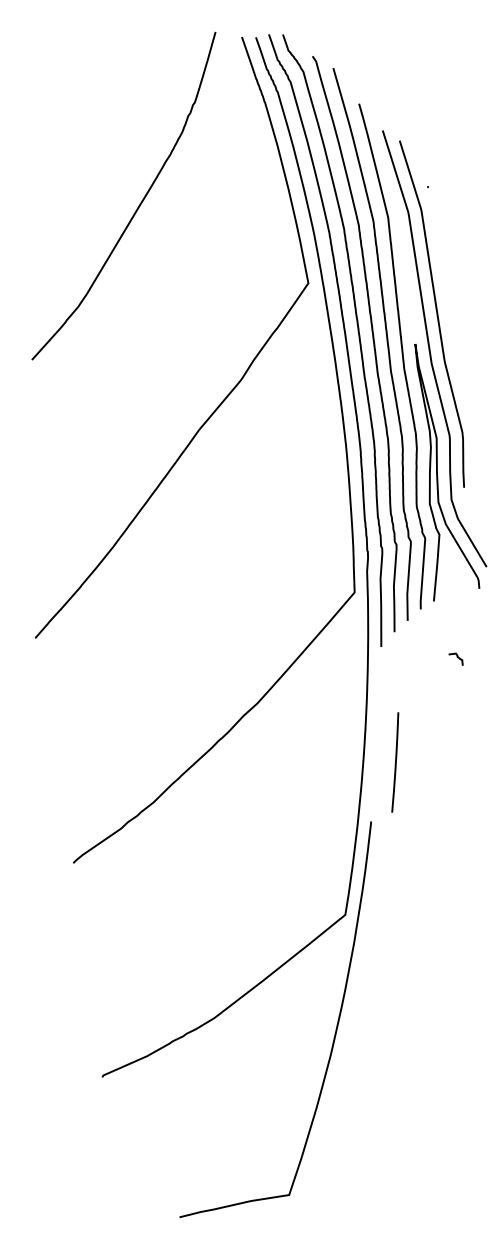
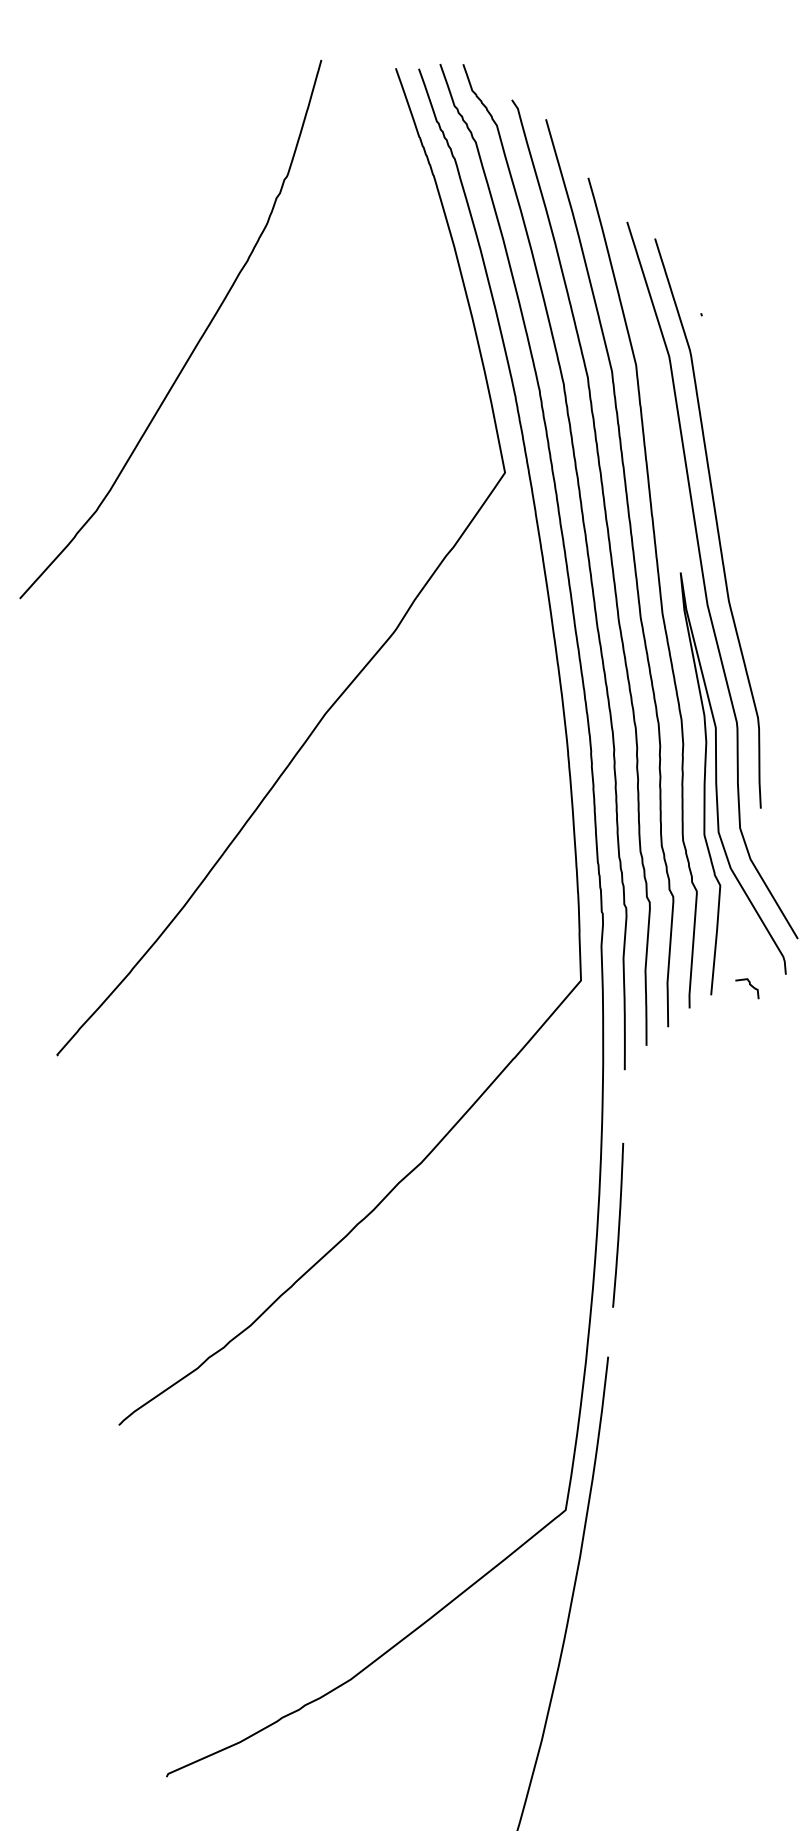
curve: (138, 205) -> (194, 345), moved
curve: (456, 657) -> (748, 985), moved
line: (395, 762) -> (618, 1225), moved

